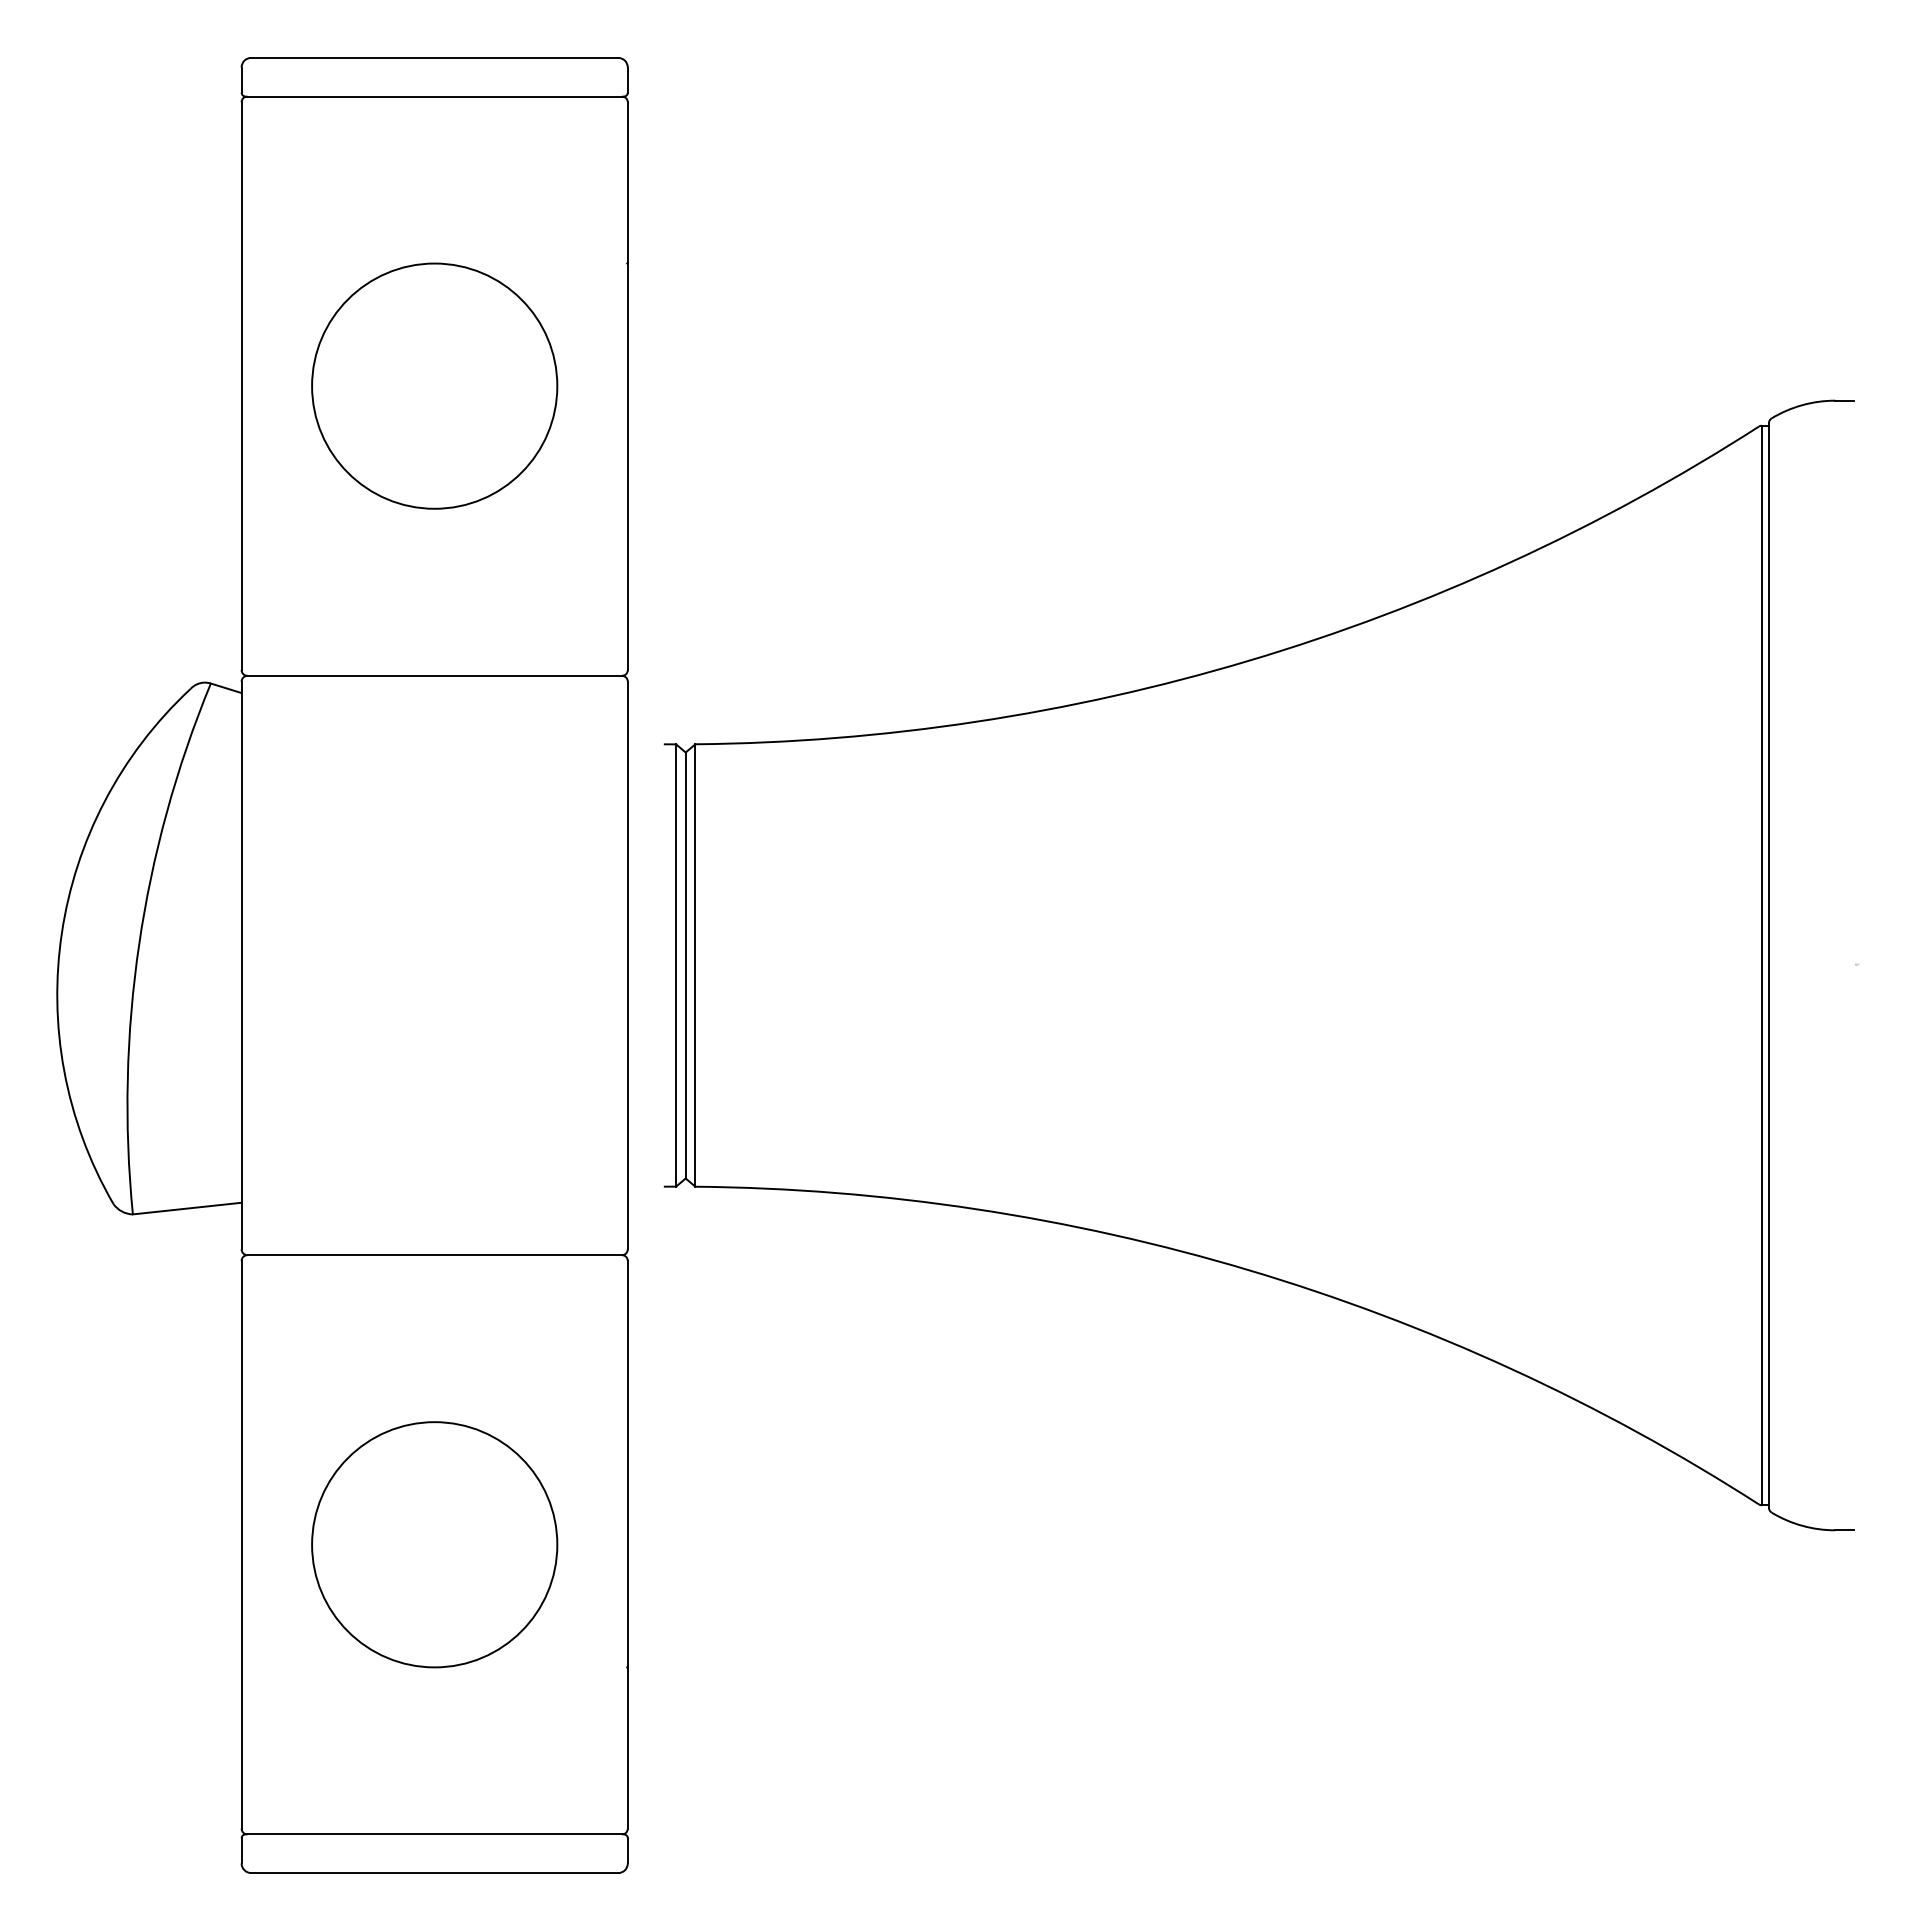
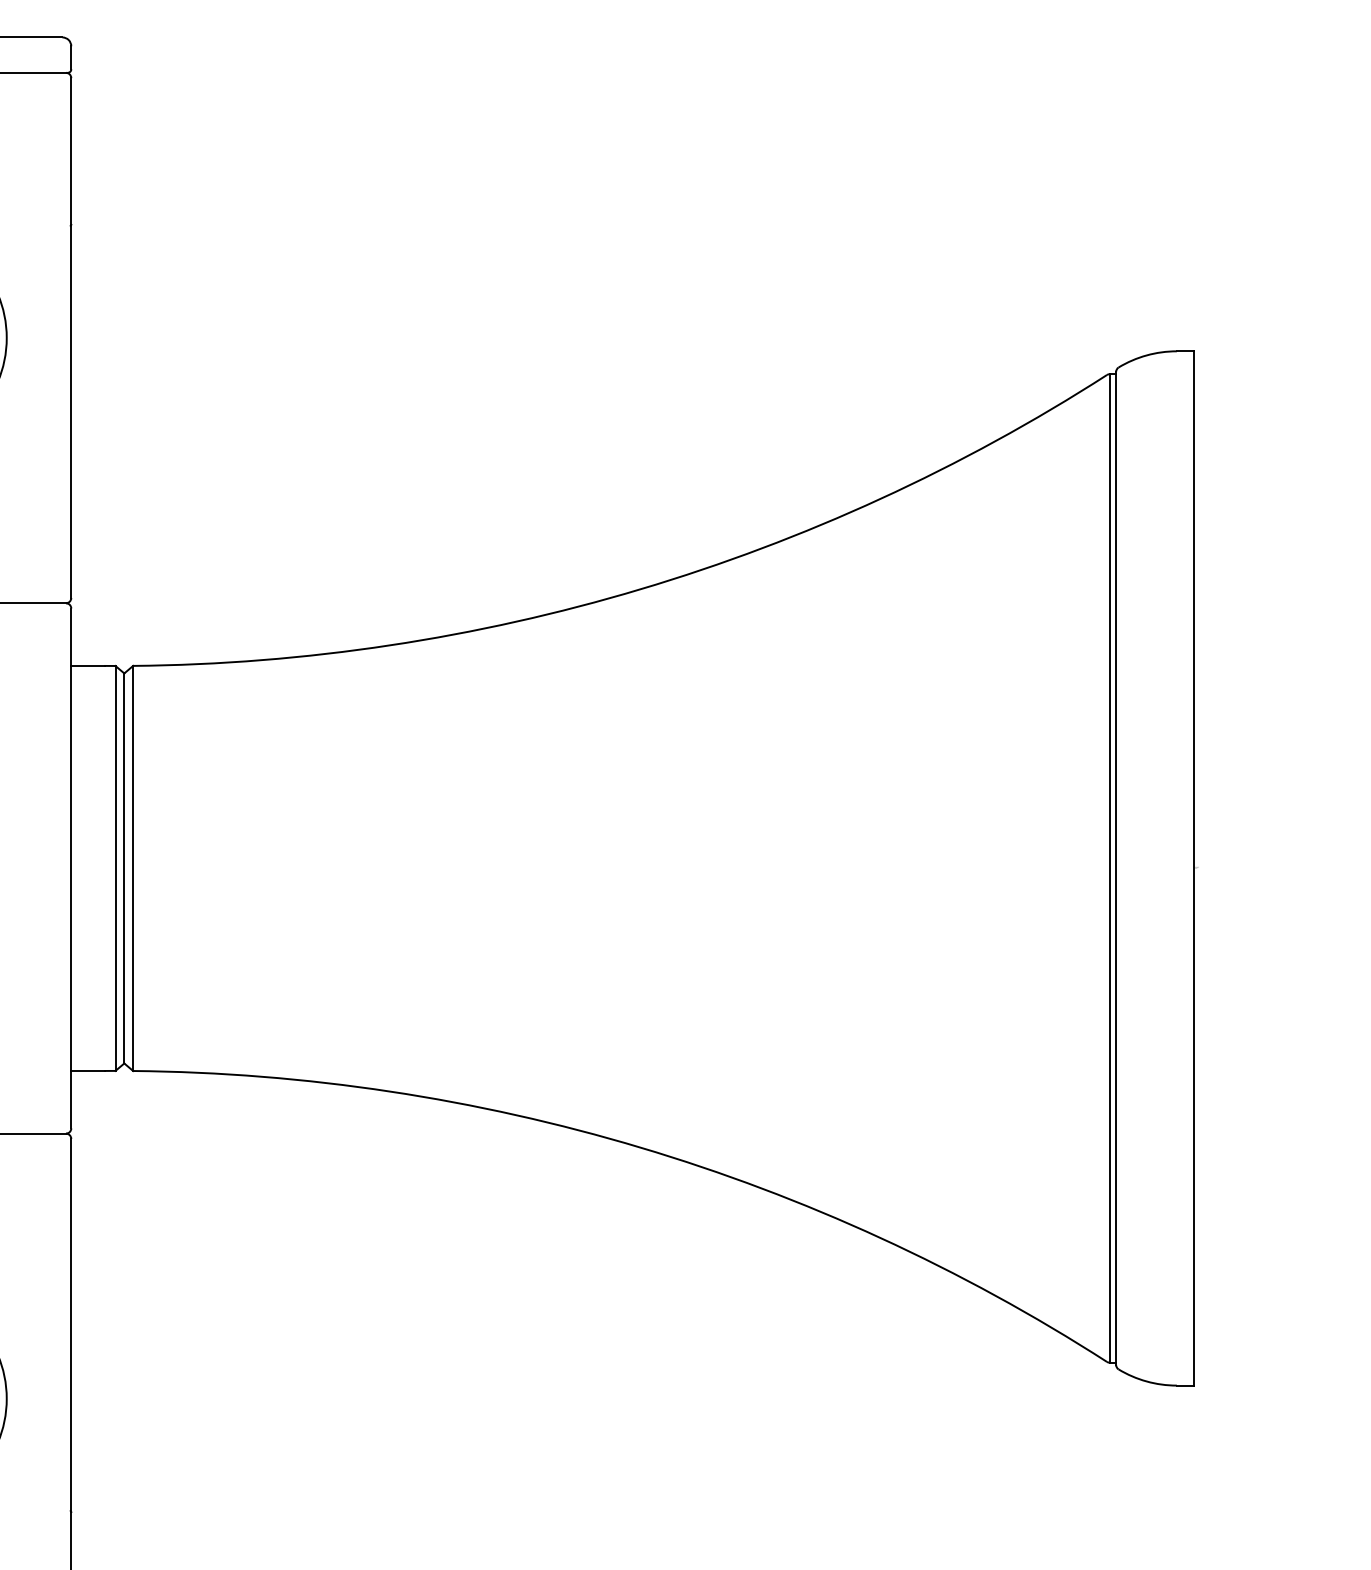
line: (645, 744) -> (87, 666), added
line: (1853, 965) -> (1193, 868), added
line: (645, 1186) -> (87, 1070), added

